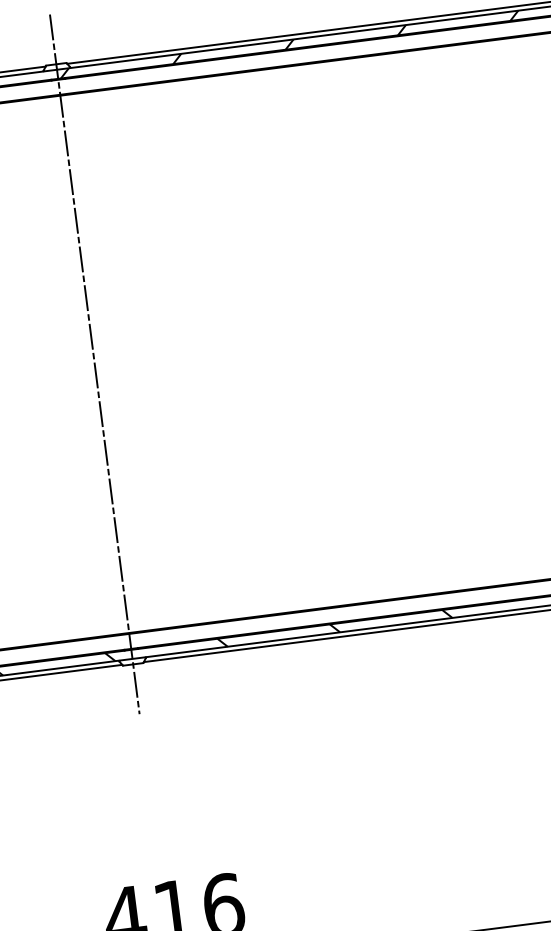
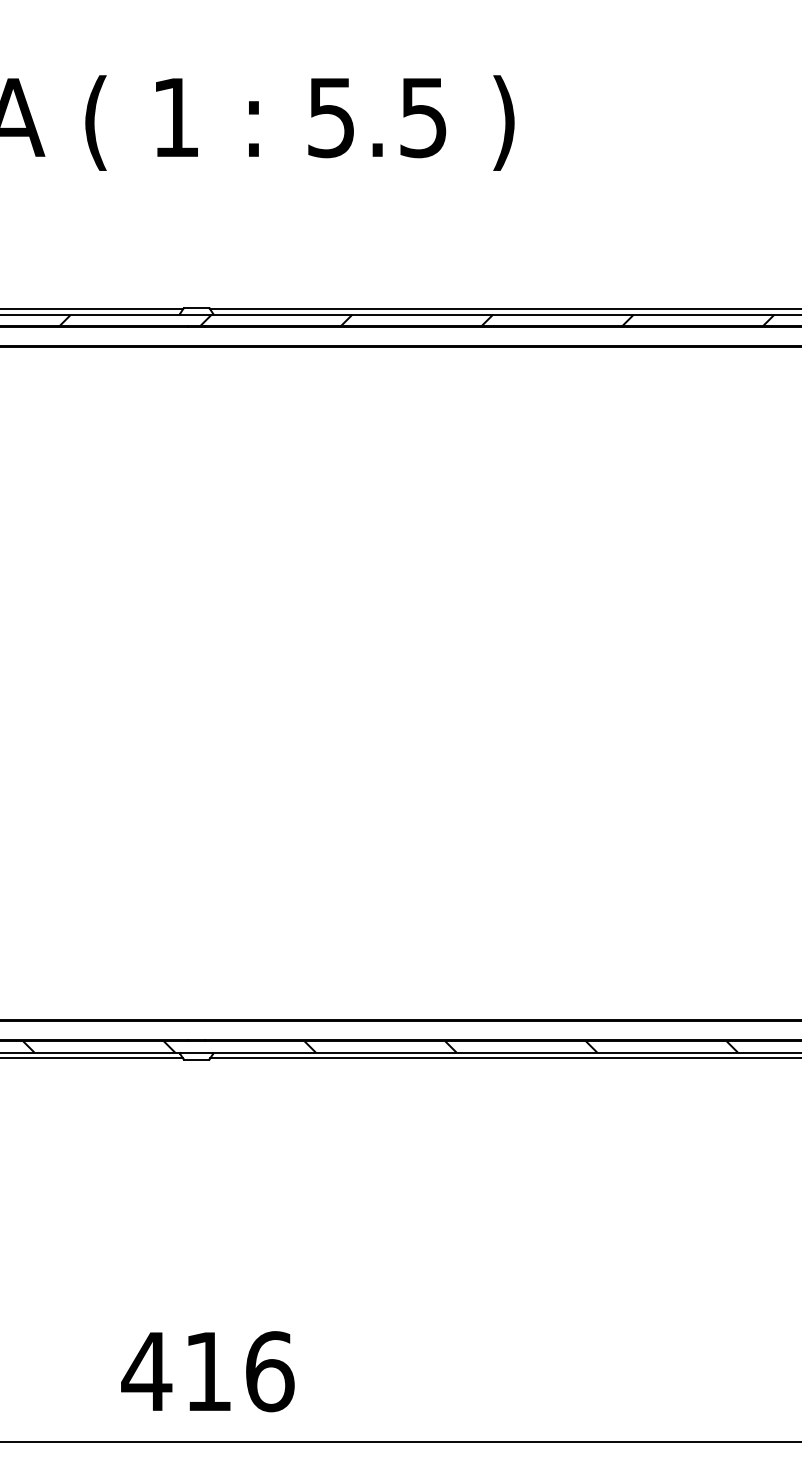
line: (94, 364) -> (196, 683), removed

